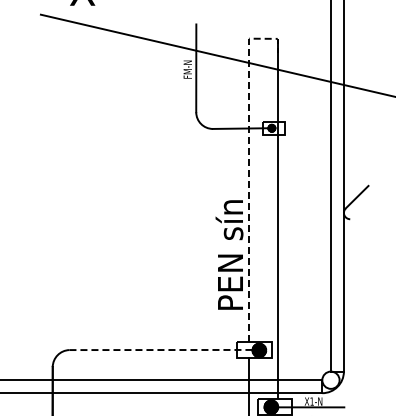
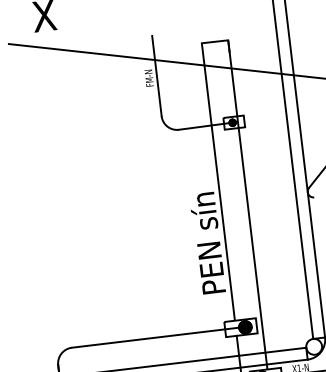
line: (248, 167) -> (215, 161), dashed -> solid
line: (165, 350) -> (159, 337), dashed -> solid

